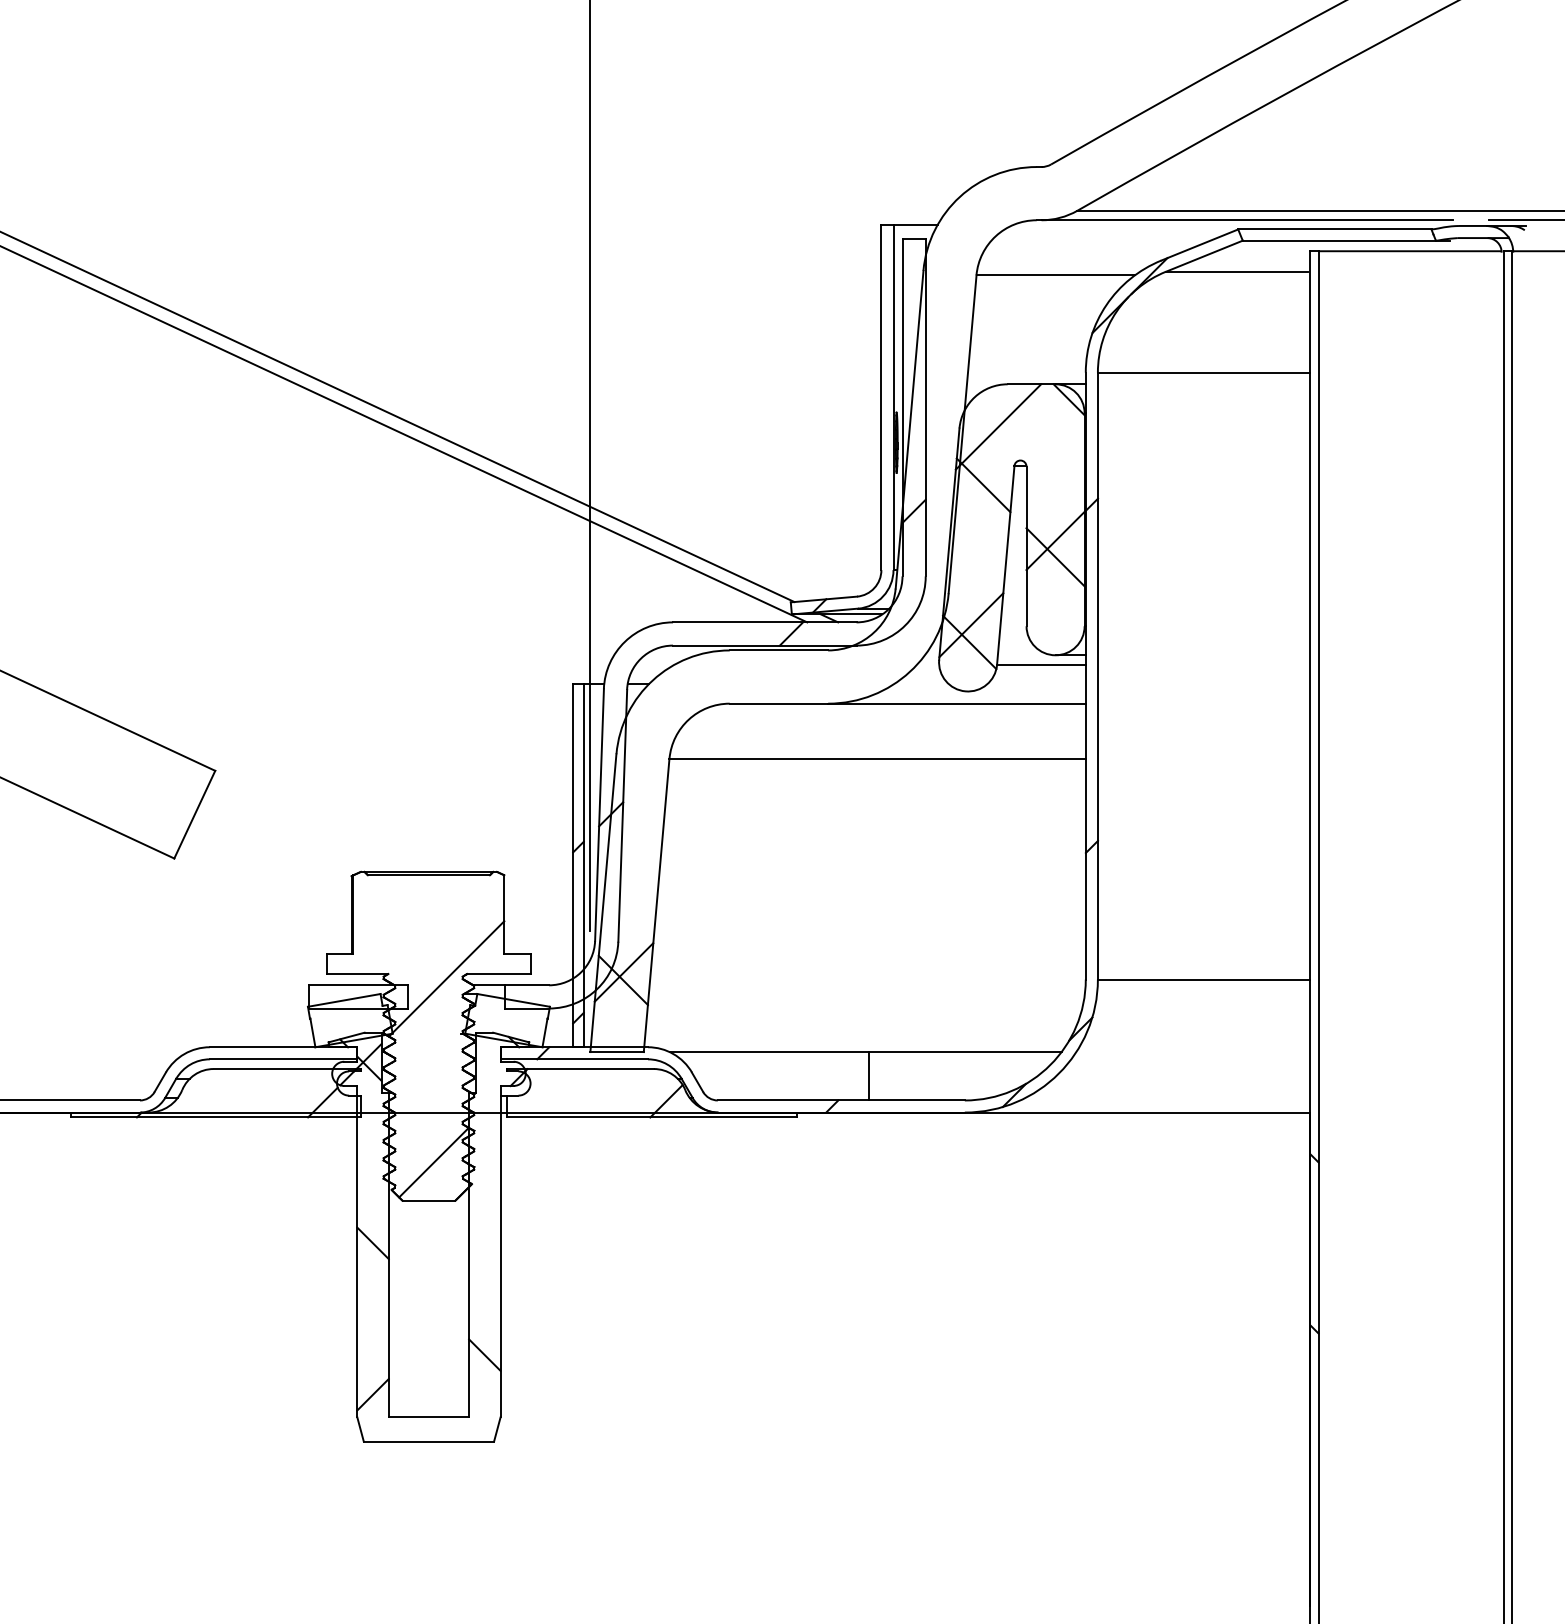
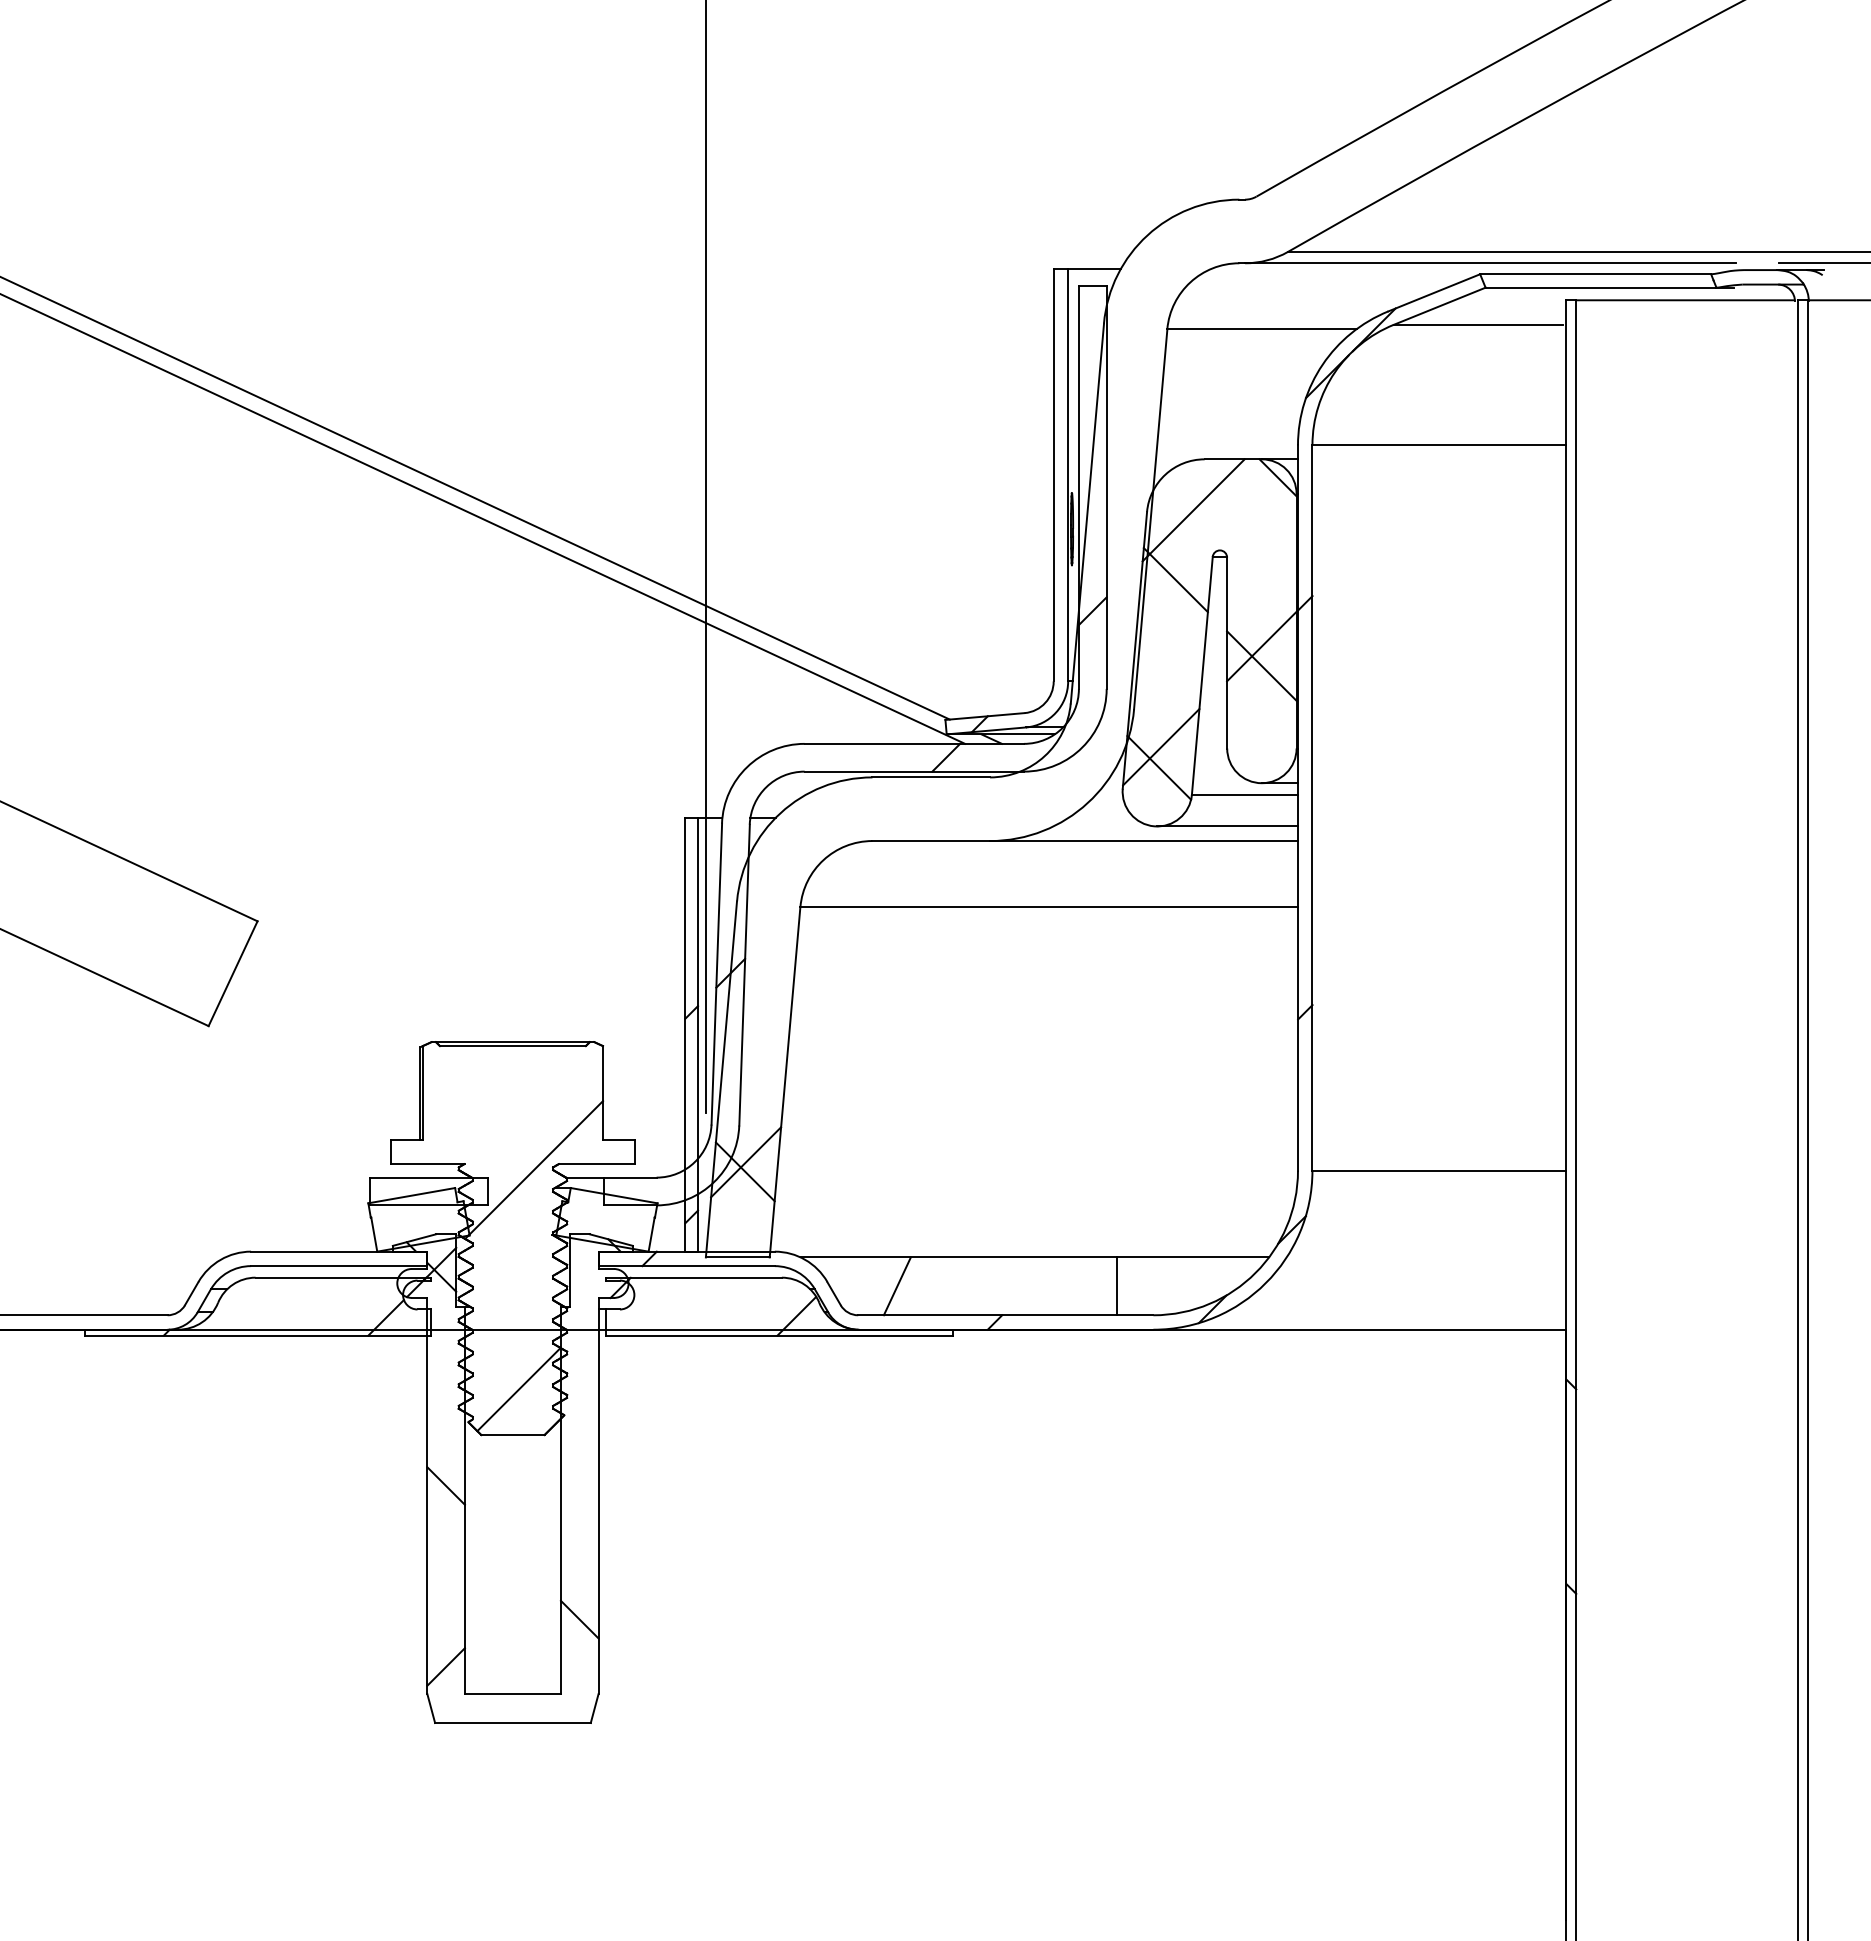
line: (1026, 691) -> (1227, 826), added
line: (749, 1076) -> (896, 1286), added
line: (868, 1076) -> (1117, 1286), moved

